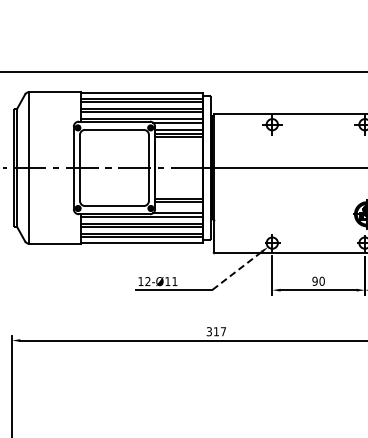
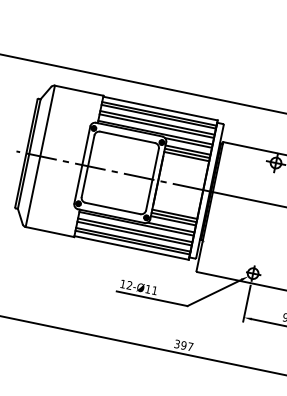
line: (179, 205) -> (173, 220), added
line: (236, 271) -> (214, 293), dashed -> solid
text: (216, 331) -> (183, 345), 317 -> 397

